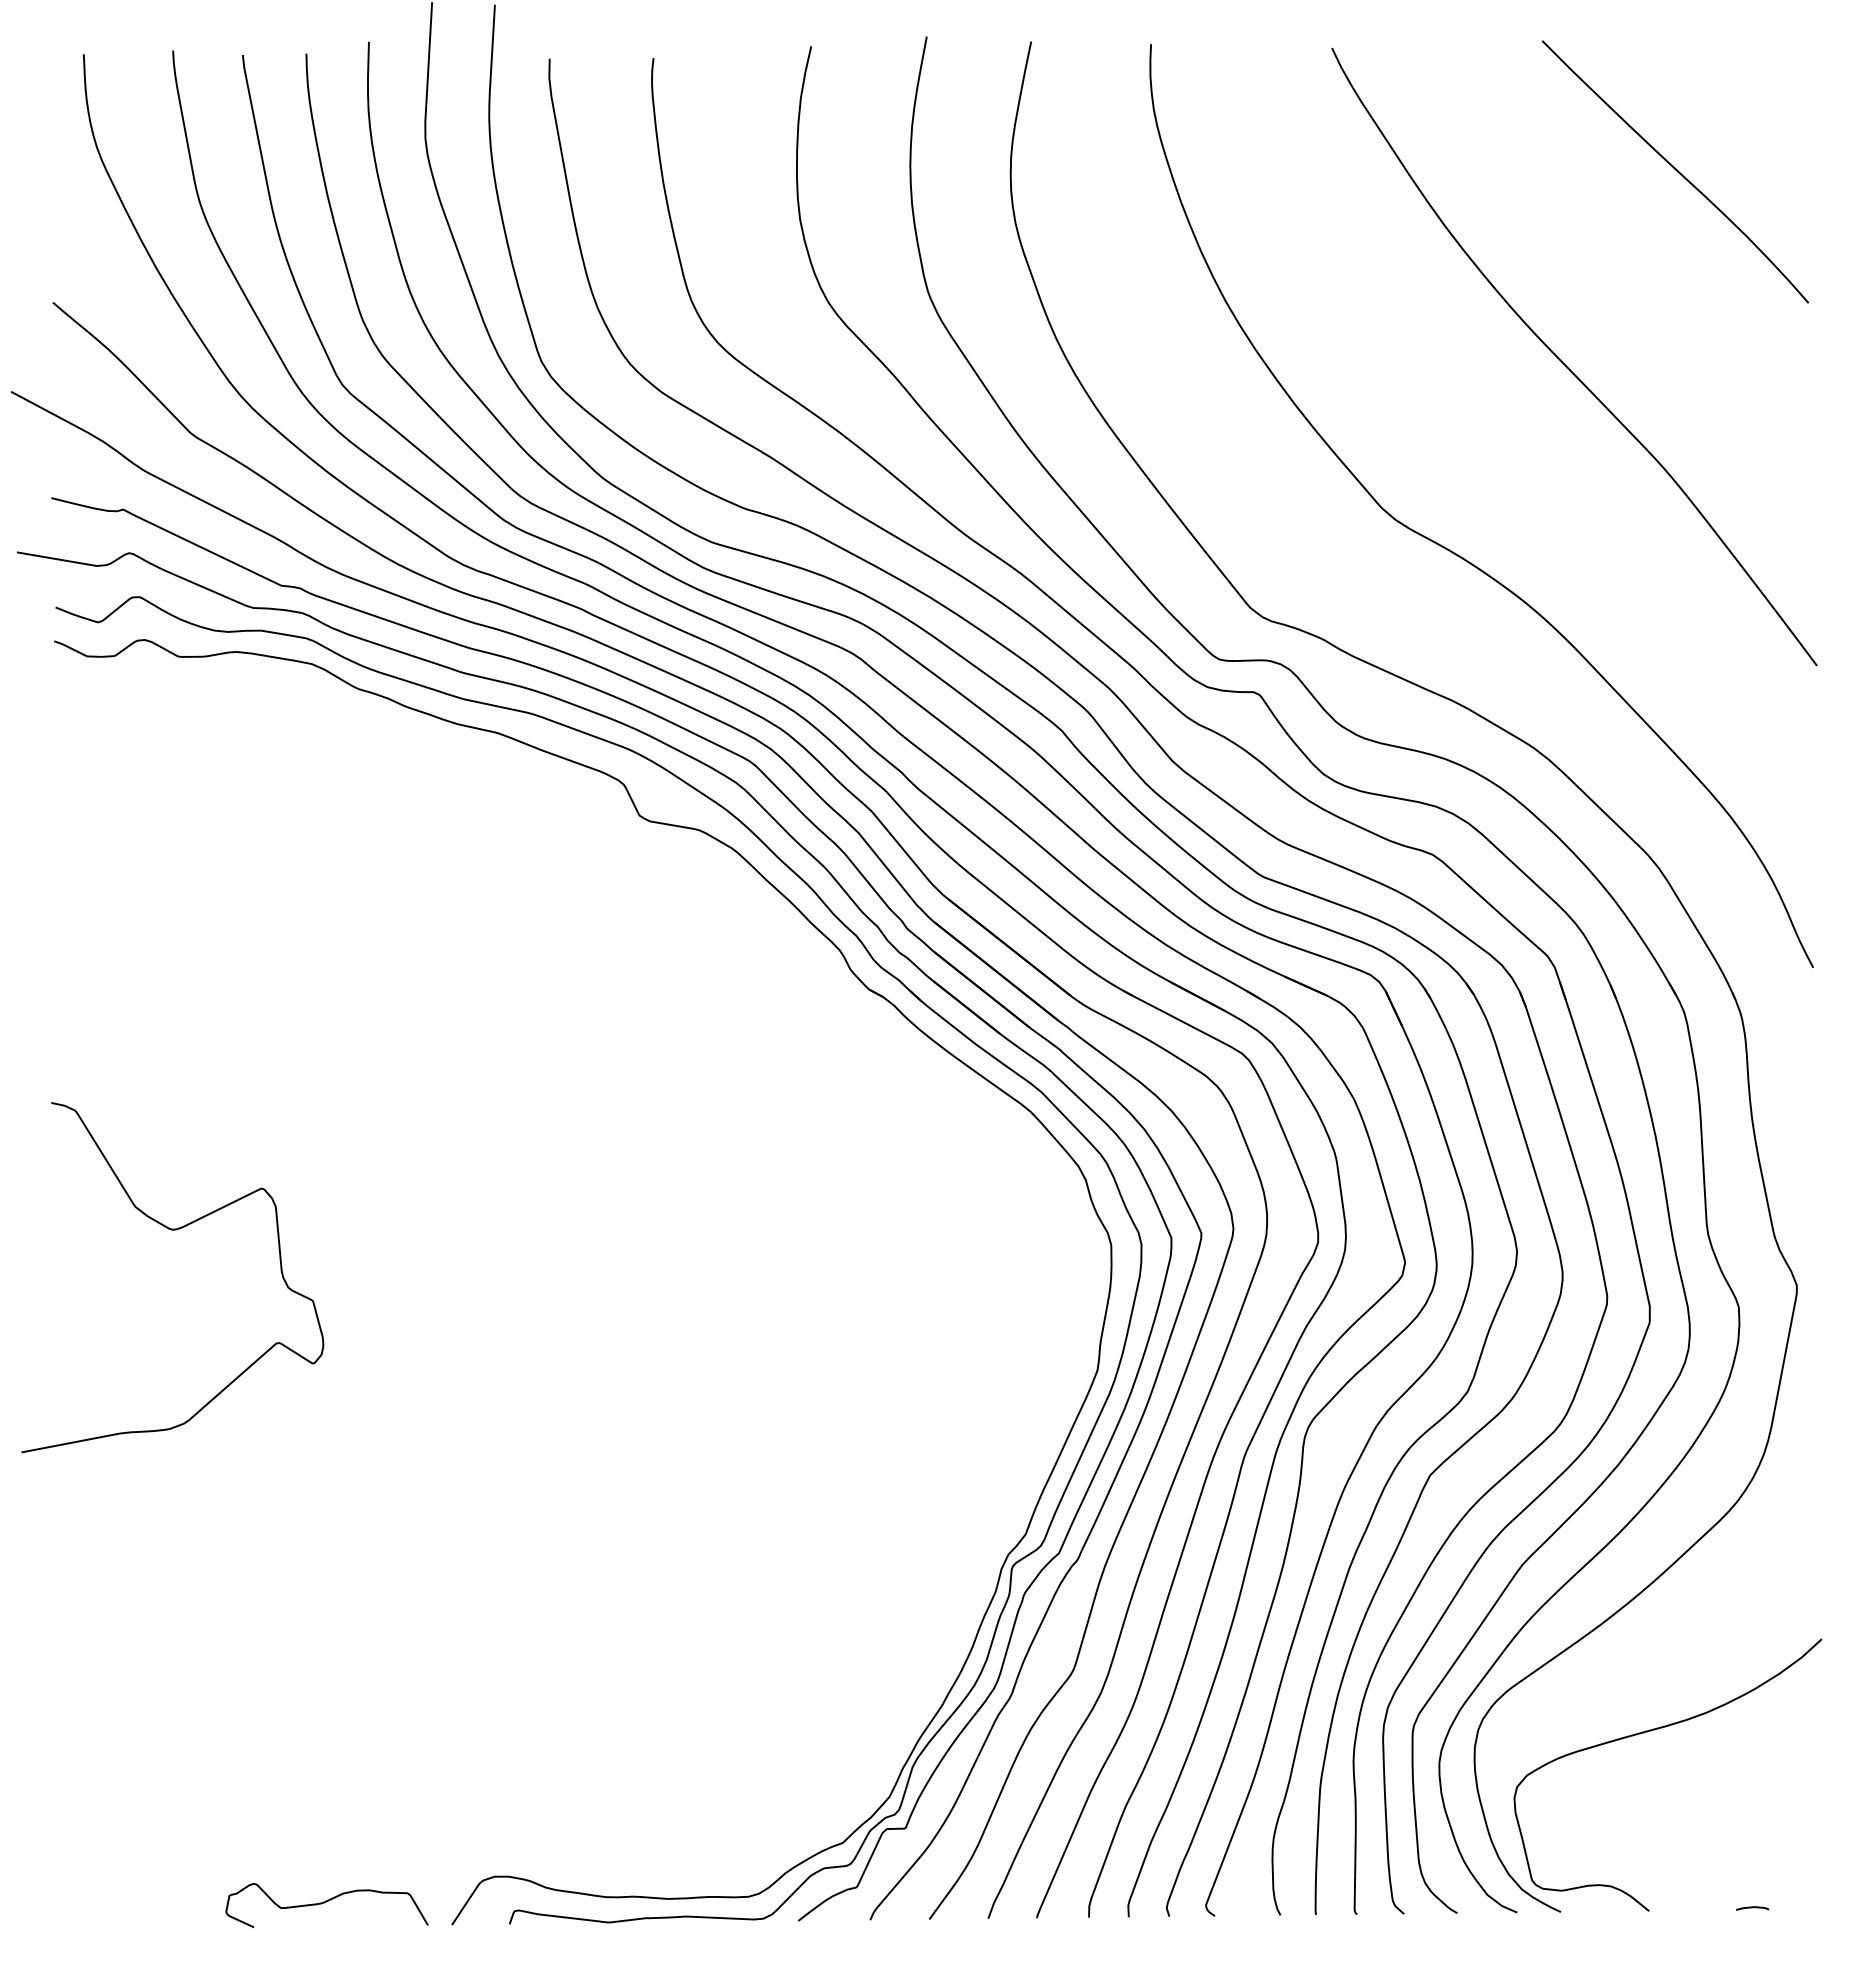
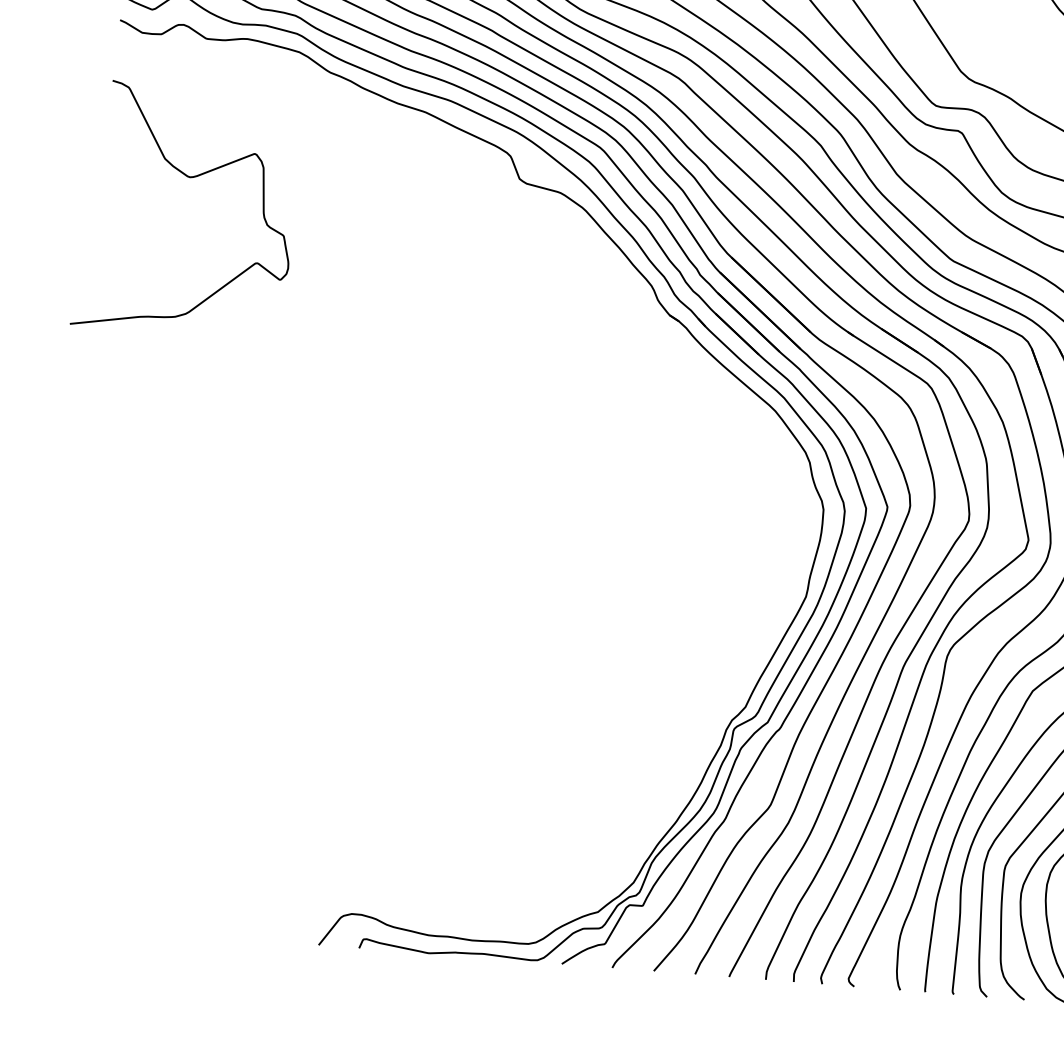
curve: (172, 1230) -> (189, 177), moved
curve: (324, 1903) -> (230, 922), removed

